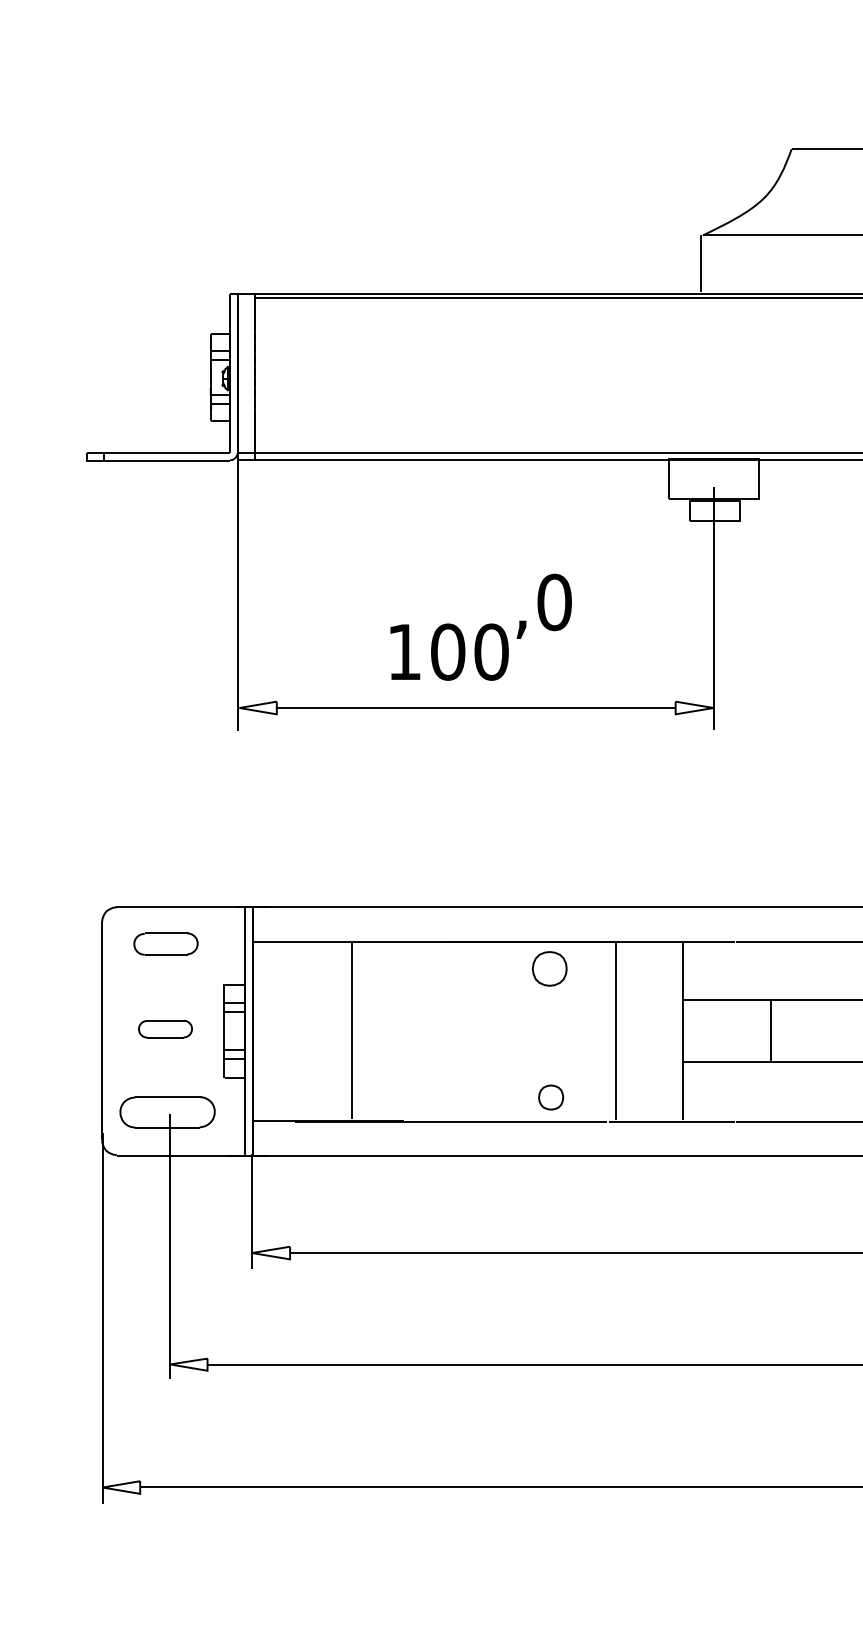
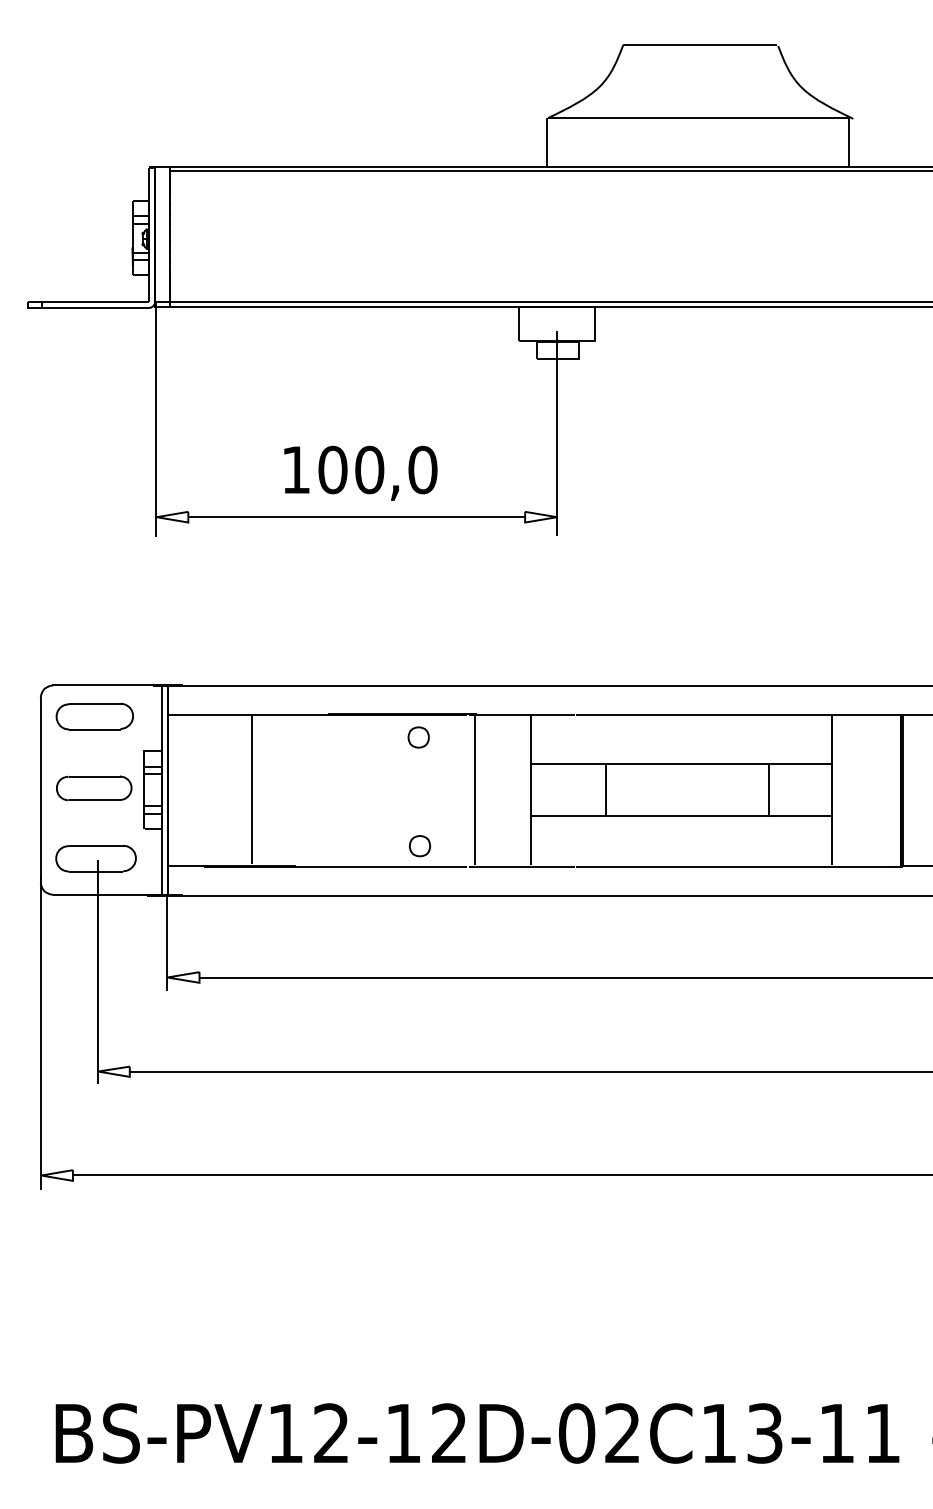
text: (544, 605) -> (414, 472), moved
part: (165, 944) -> (94, 716), size x1.43
part: (549, 968) -> (418, 737), size x0.71
part: (165, 1029) -> (94, 788), size x1.67

